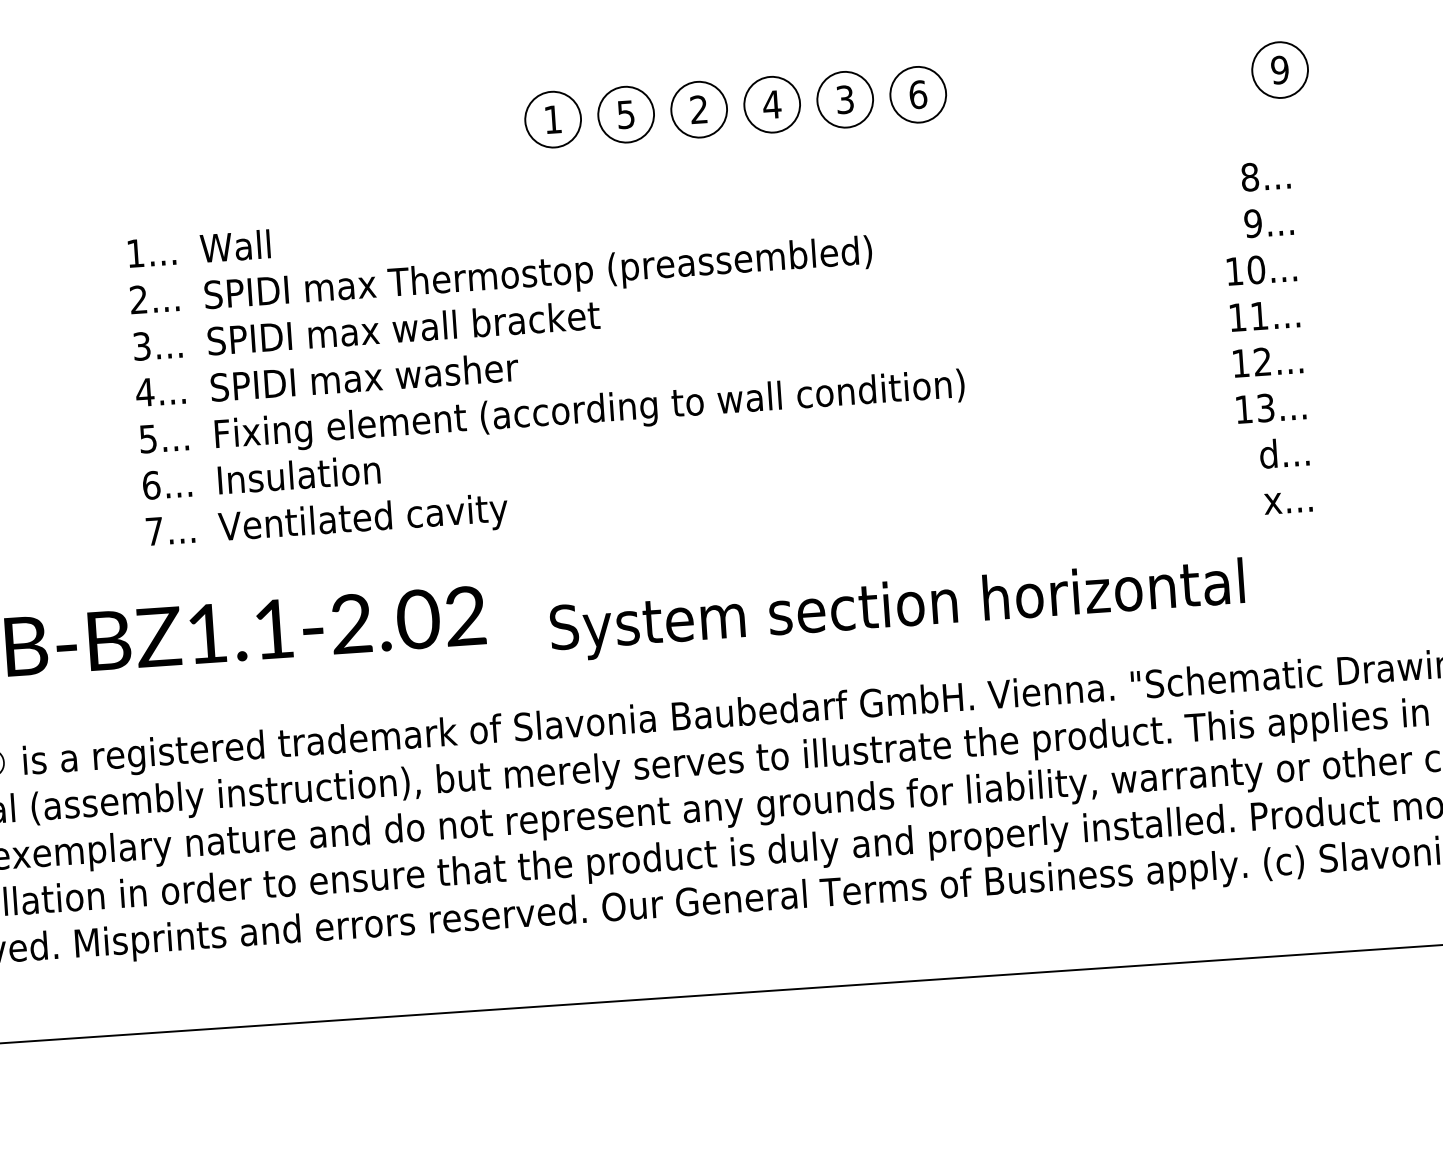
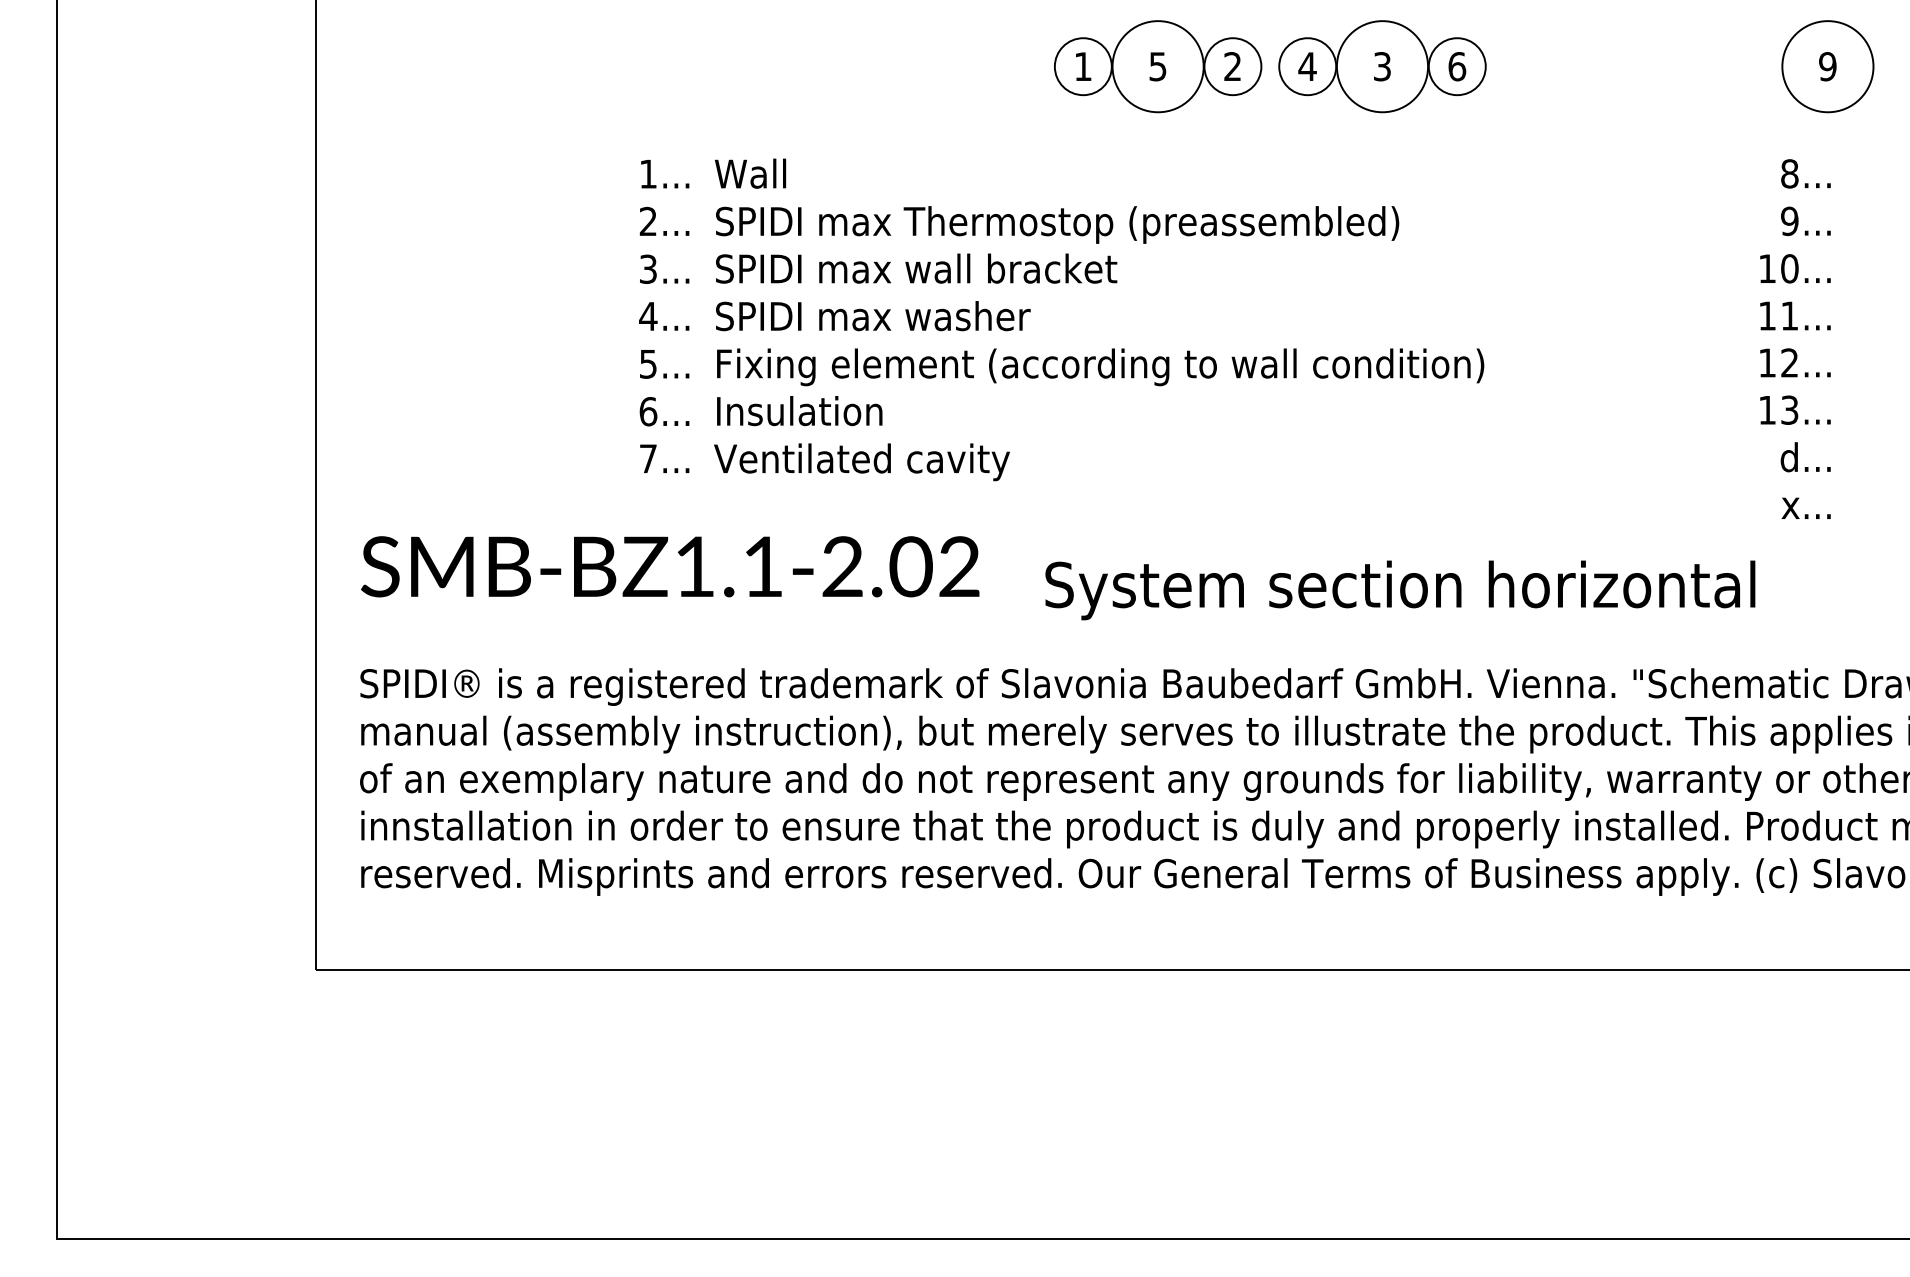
circle: (1279, 69) -> (1827, 66), size x1.6
circle: (845, 99) -> (1382, 66), size x1.6
circle: (625, 114) -> (1157, 66), size x1.6

